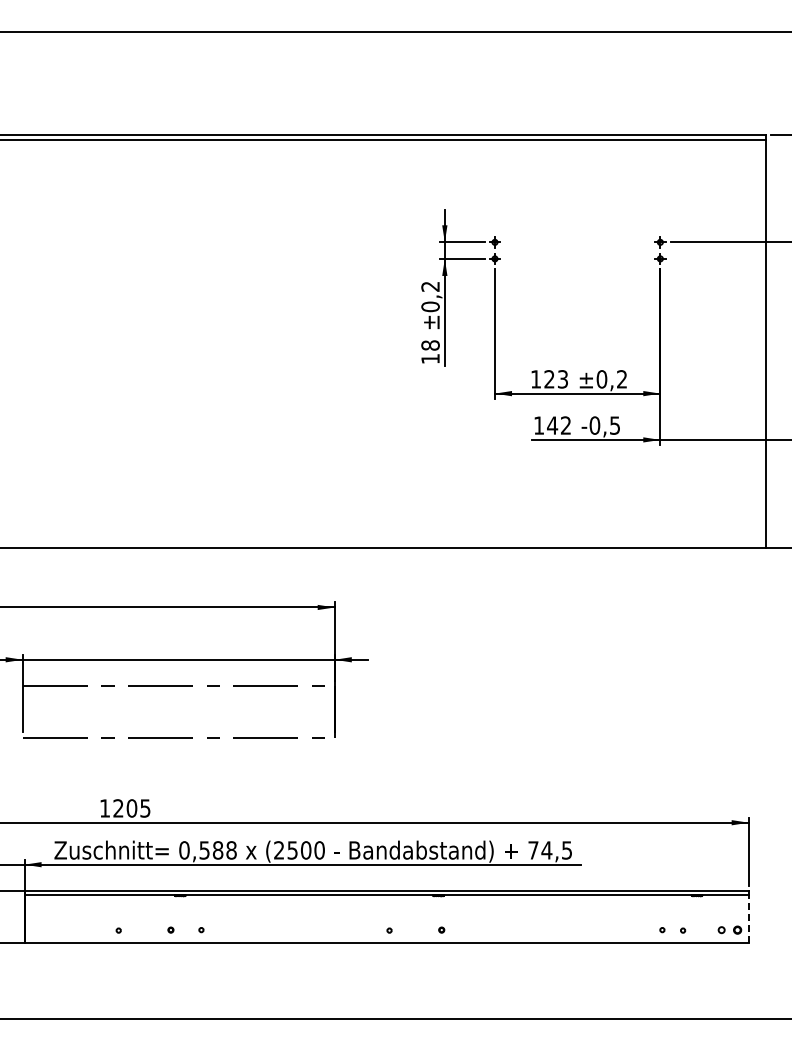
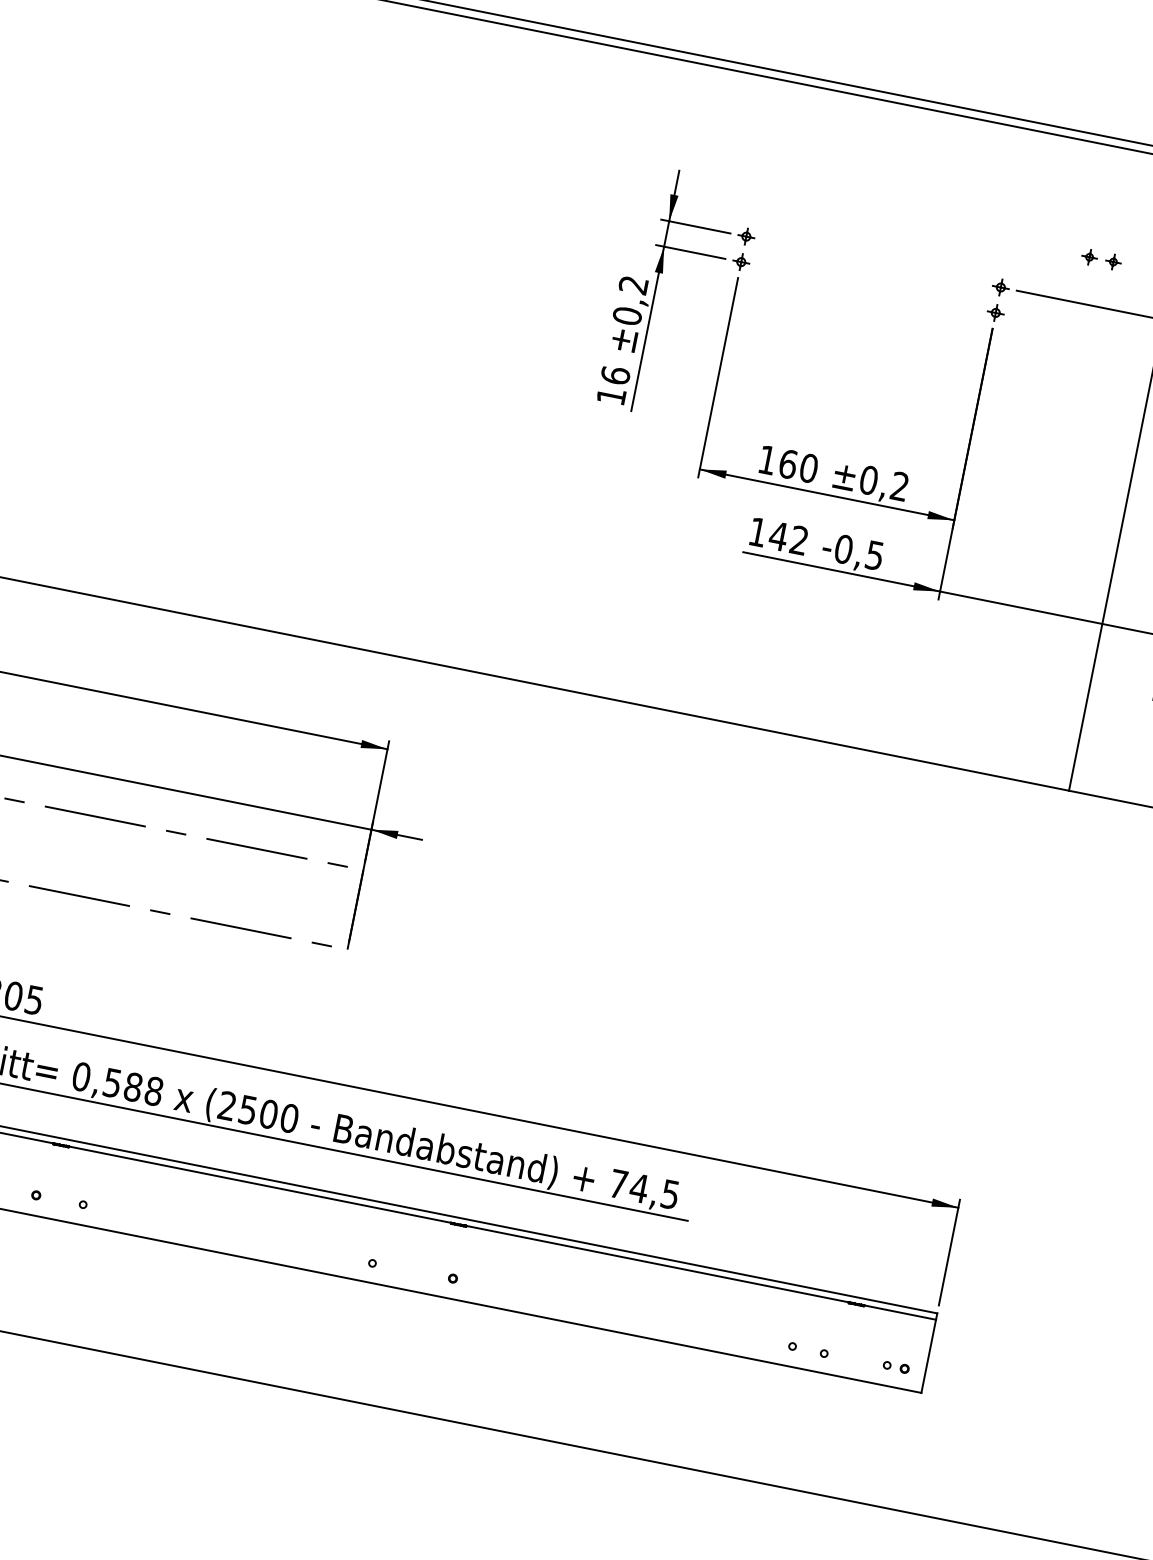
part: (719, 212) -> (1101, 259), added
text: (430, 345) -> (615, 375), 18 -> 16
text: (556, 379) -> (798, 466), 123 -> 160
line: (748, 919) -> (928, 1356), dashed -> solid
part: (729, 929) -> (895, 1366), size x0.71

